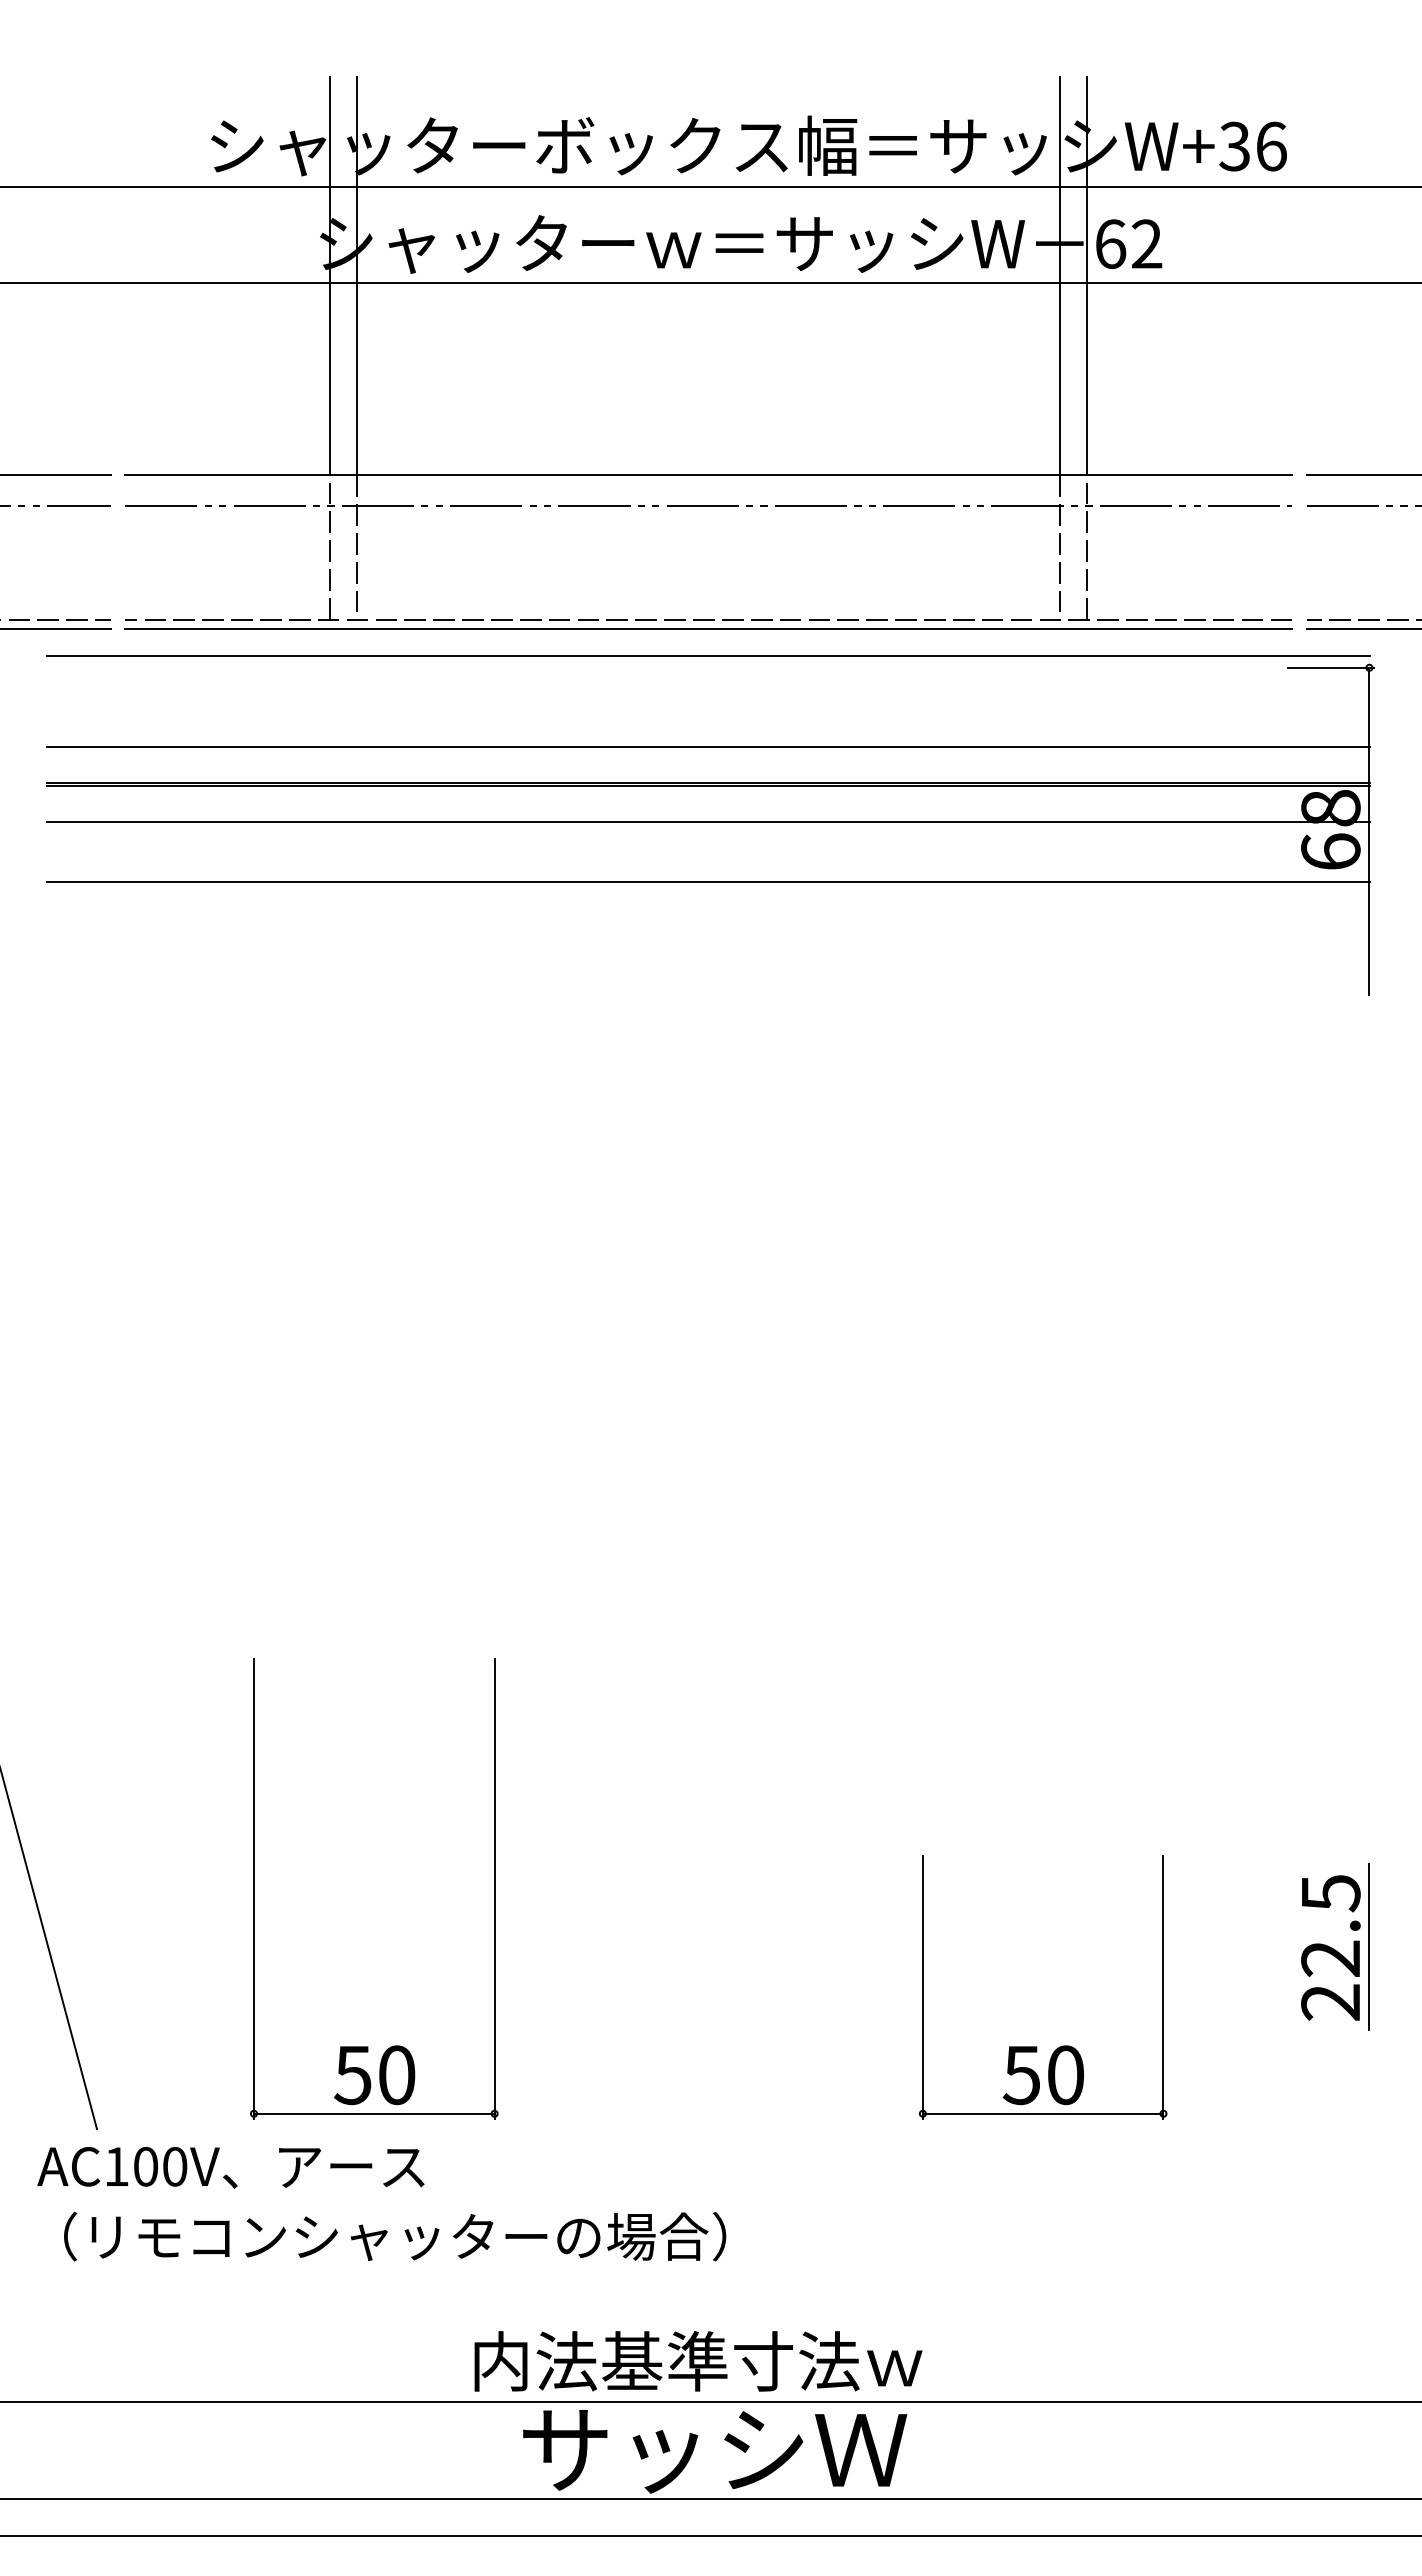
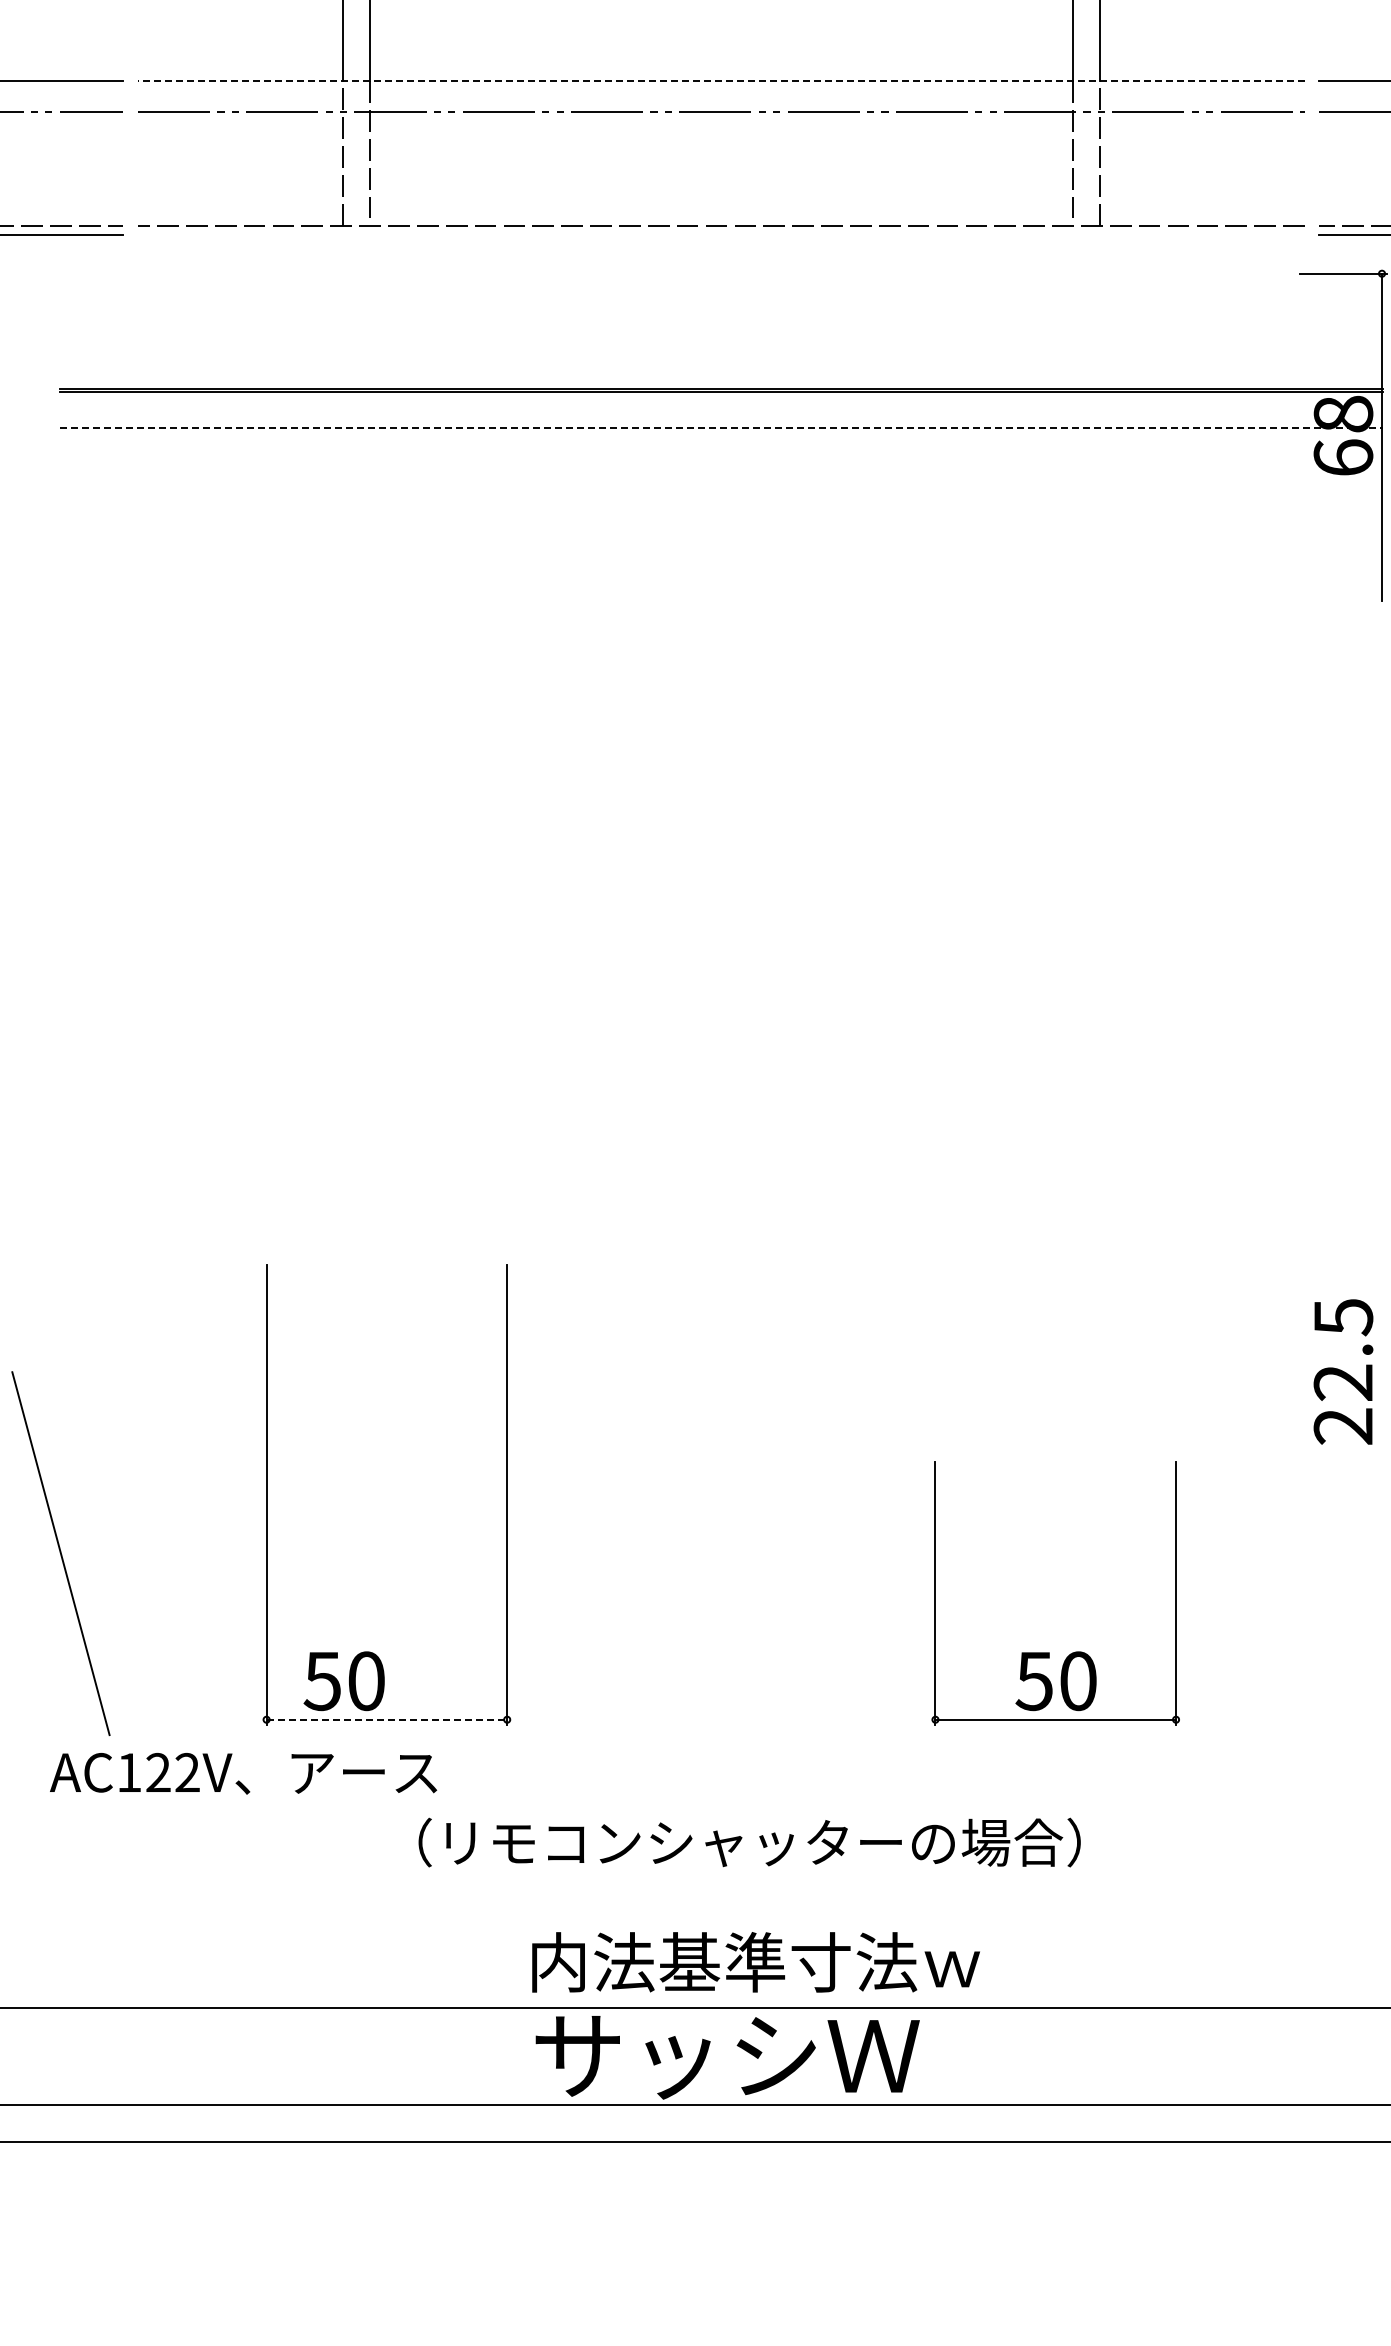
line: (708, 475) -> (721, 81), solid -> dashed
line: (708, 629) -> (721, 235), removed
line: (708, 656) -> (721, 262), removed
line: (708, 746) -> (721, 352), removed
line: (709, 822) -> (722, 428), solid -> dashed
line: (708, 882) -> (721, 488), removed
line: (1369, 1946) -> (1382, 1552), removed
text: (1330, 1947) -> (1343, 1371), moved
text: (374, 2075) -> (344, 1681), moved
line: (374, 2113) -> (387, 1719), solid -> dashed
text: (160, 2166) -> (173, 1772), AC100V -> AC122V
text: (395, 2236) -> (750, 1842), moved
text: (698, 2361) -> (756, 1962), moved

